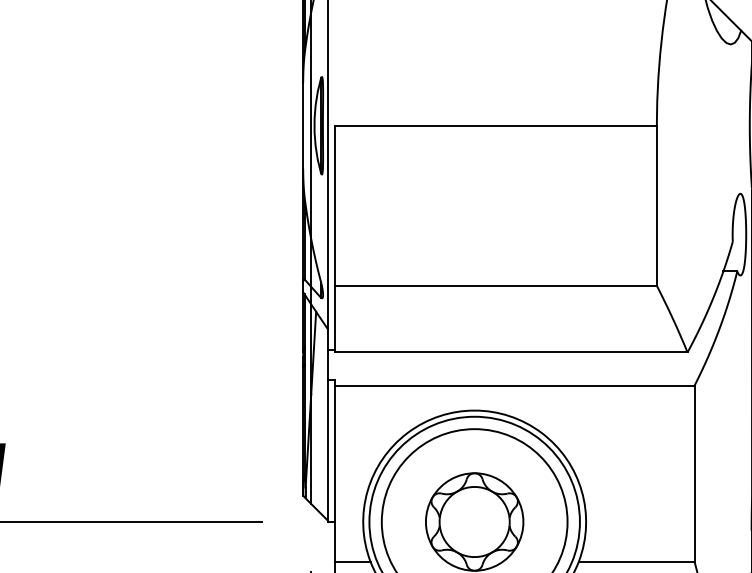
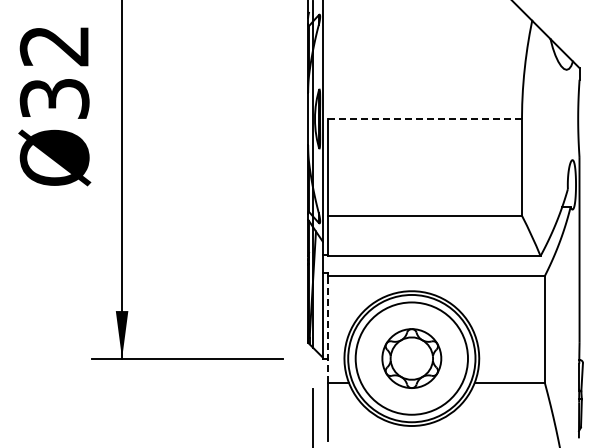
line: (495, 126) -> (424, 119), solid -> dashed
line: (335, 472) -> (327, 328), solid -> dashed

